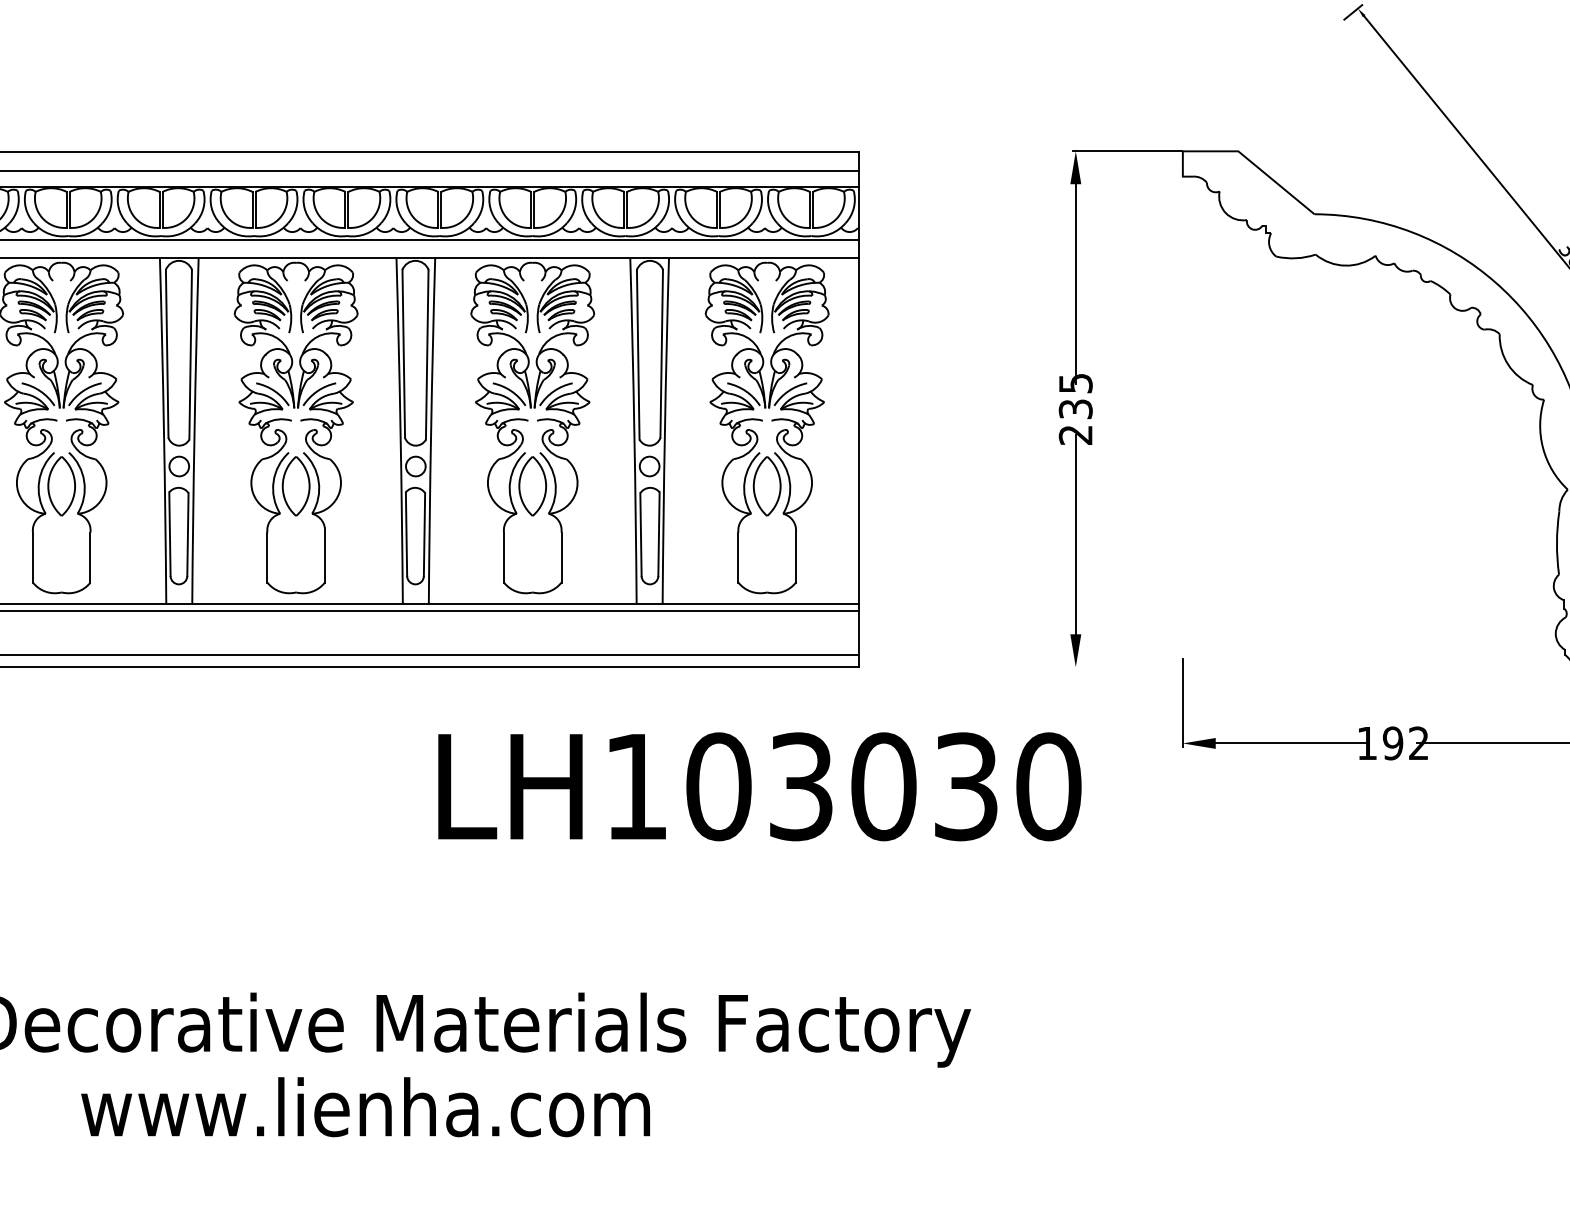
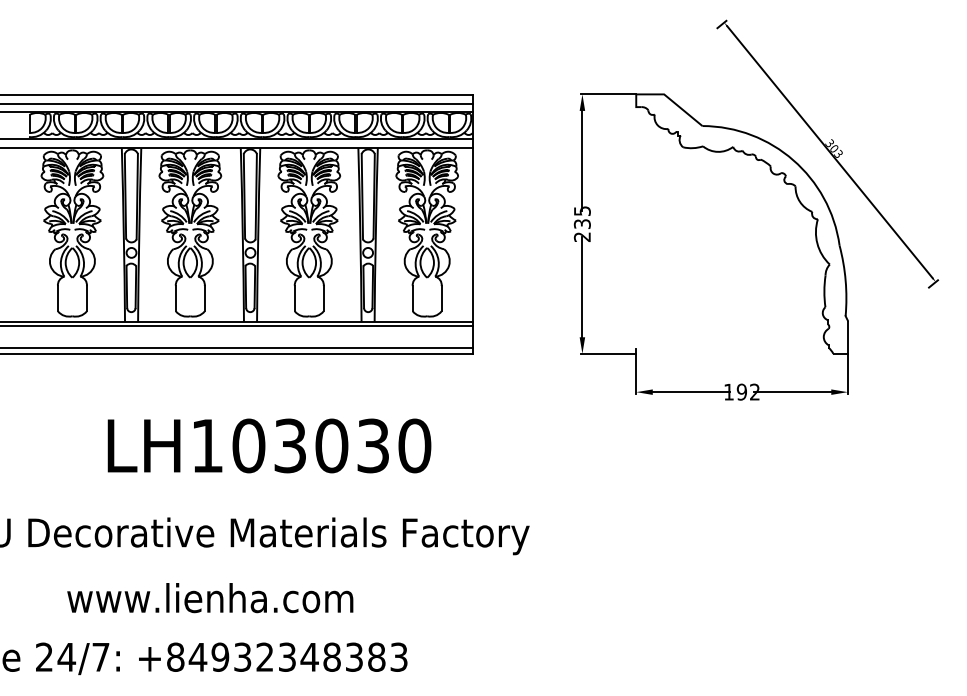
line: (1125, 666) -> (607, 353), added
text: (759, 785) -> (269, 445), moved
text: (366, 1107) -> (210, 598), moved

